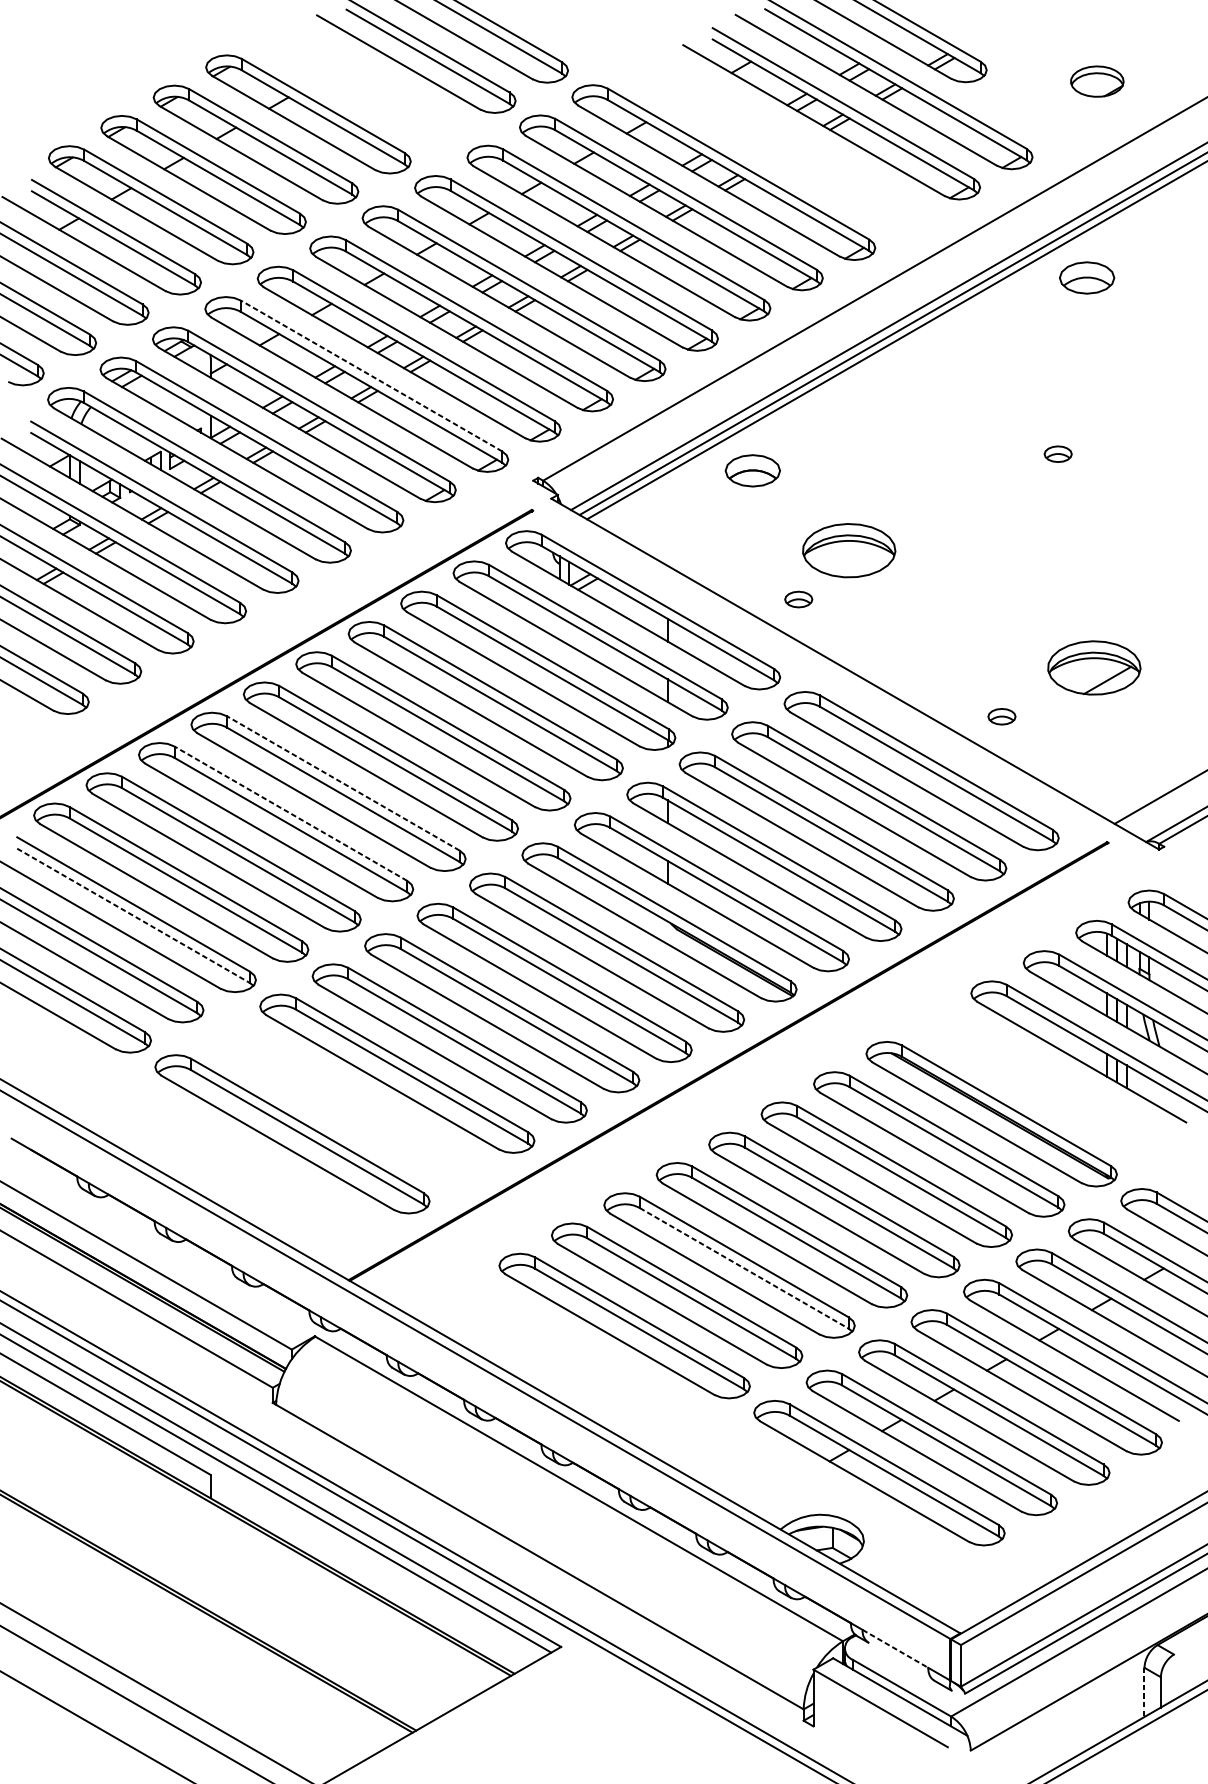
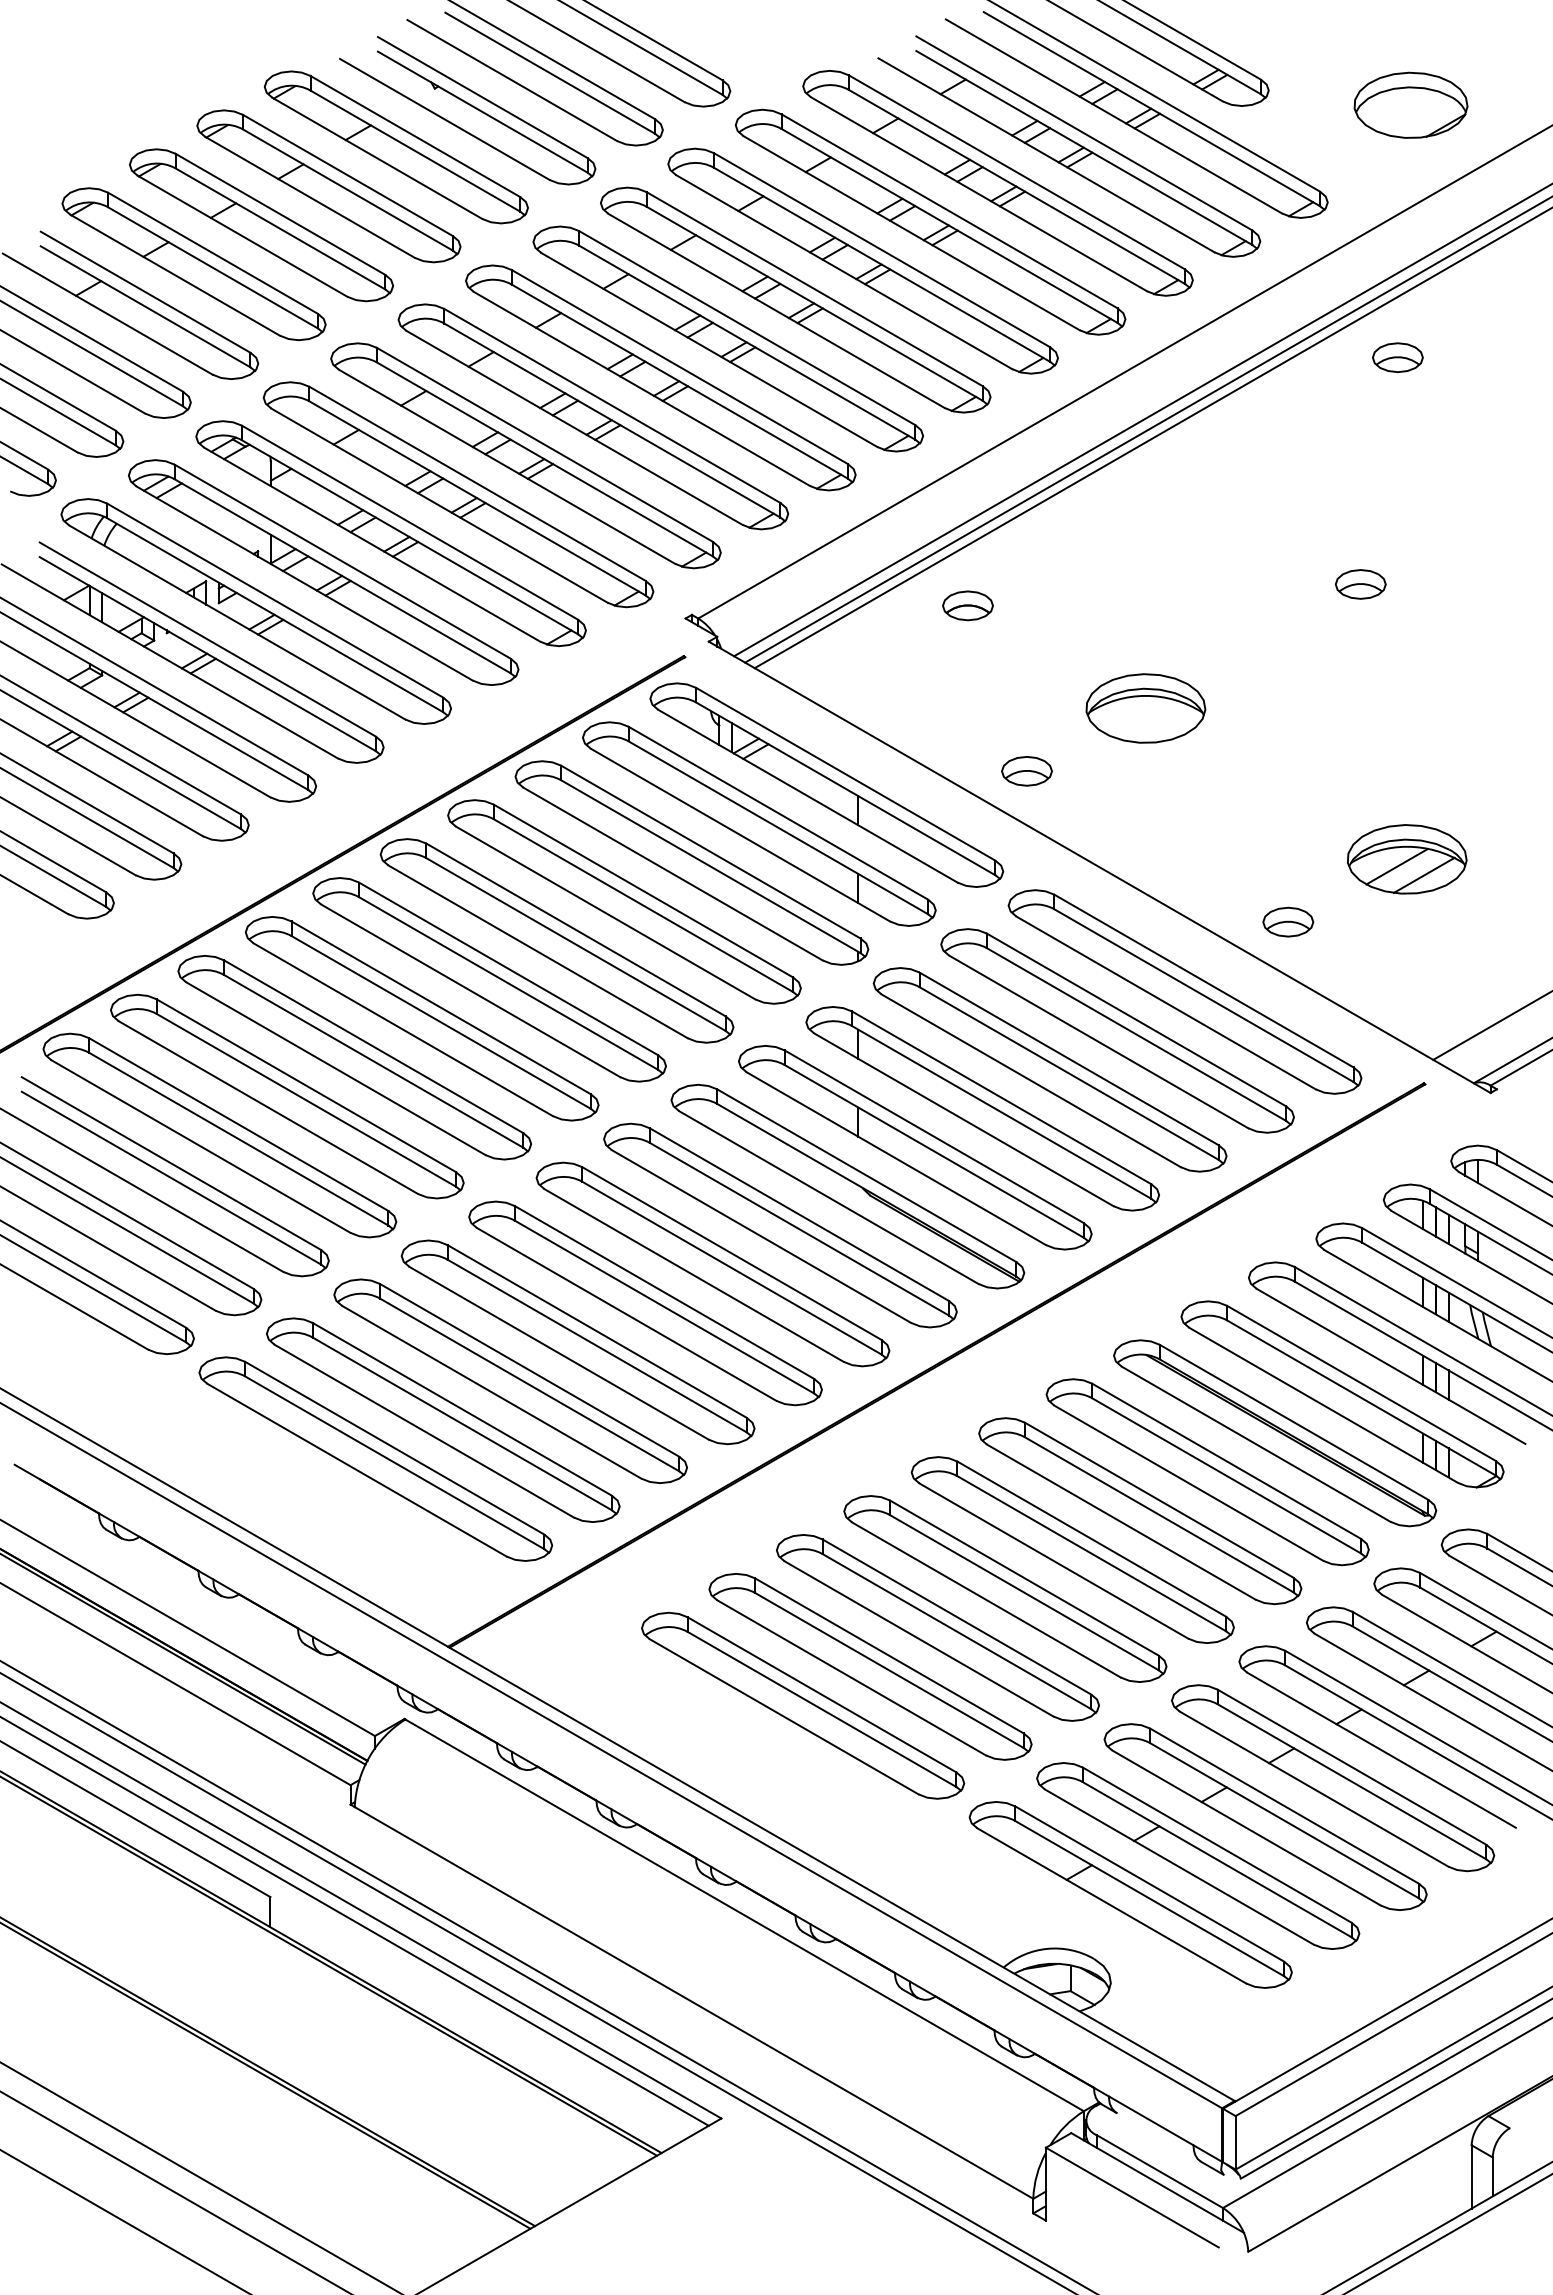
part: (1096, 81) -> (1410, 104), size x1.67
part: (363, 85) -> (467, 110), added
part: (775, 142) -> (997, 183), added
part: (1086, 277) -> (1397, 357), size x0.71
line: (371, 375) -> (477, 483), dashed -> solid
part: (1058, 454) -> (1360, 584), size x1.43
part: (752, 470) -> (967, 605), size x0.71
part: (848, 550) -> (1145, 708), moved
part: (798, 599) -> (1026, 771), size x1.43
line: (1086, 673) -> (1396, 866), added
part: (1002, 716) -> (1288, 921), size x1.43
line: (343, 783) -> (441, 1007), dashed -> solid
line: (290, 813) -> (373, 1046), dashed -> solid
line: (133, 916) -> (171, 1178), dashed -> solid
part: (1044, 1084) -> (1342, 1394), added
part: (345, 1103) -> (443, 1419), added
line: (744, 1268) -> (957, 1631), dashed -> solid
line: (895, 1648) -> (1151, 2120), dashed -> solid
line: (1144, 1692) -> (1471, 2176), dashed -> solid

